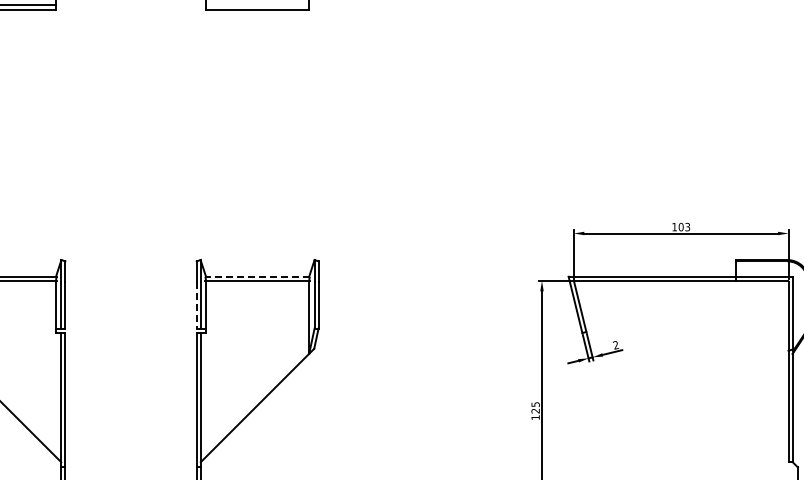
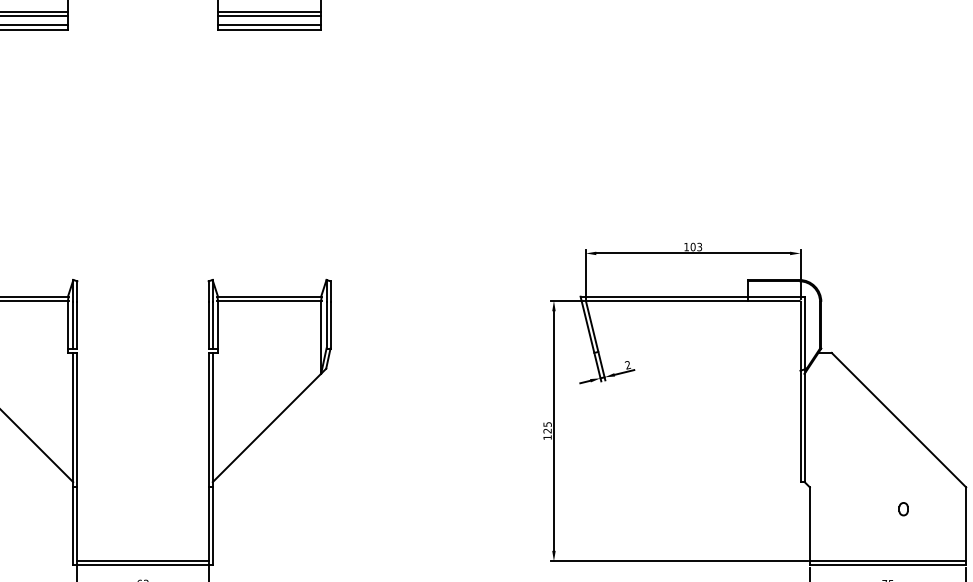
line: (257, 4) -> (269, 24), added
line: (257, 276) -> (269, 296), dashed -> solid
line: (196, 305) -> (208, 325), dashed -> solid

